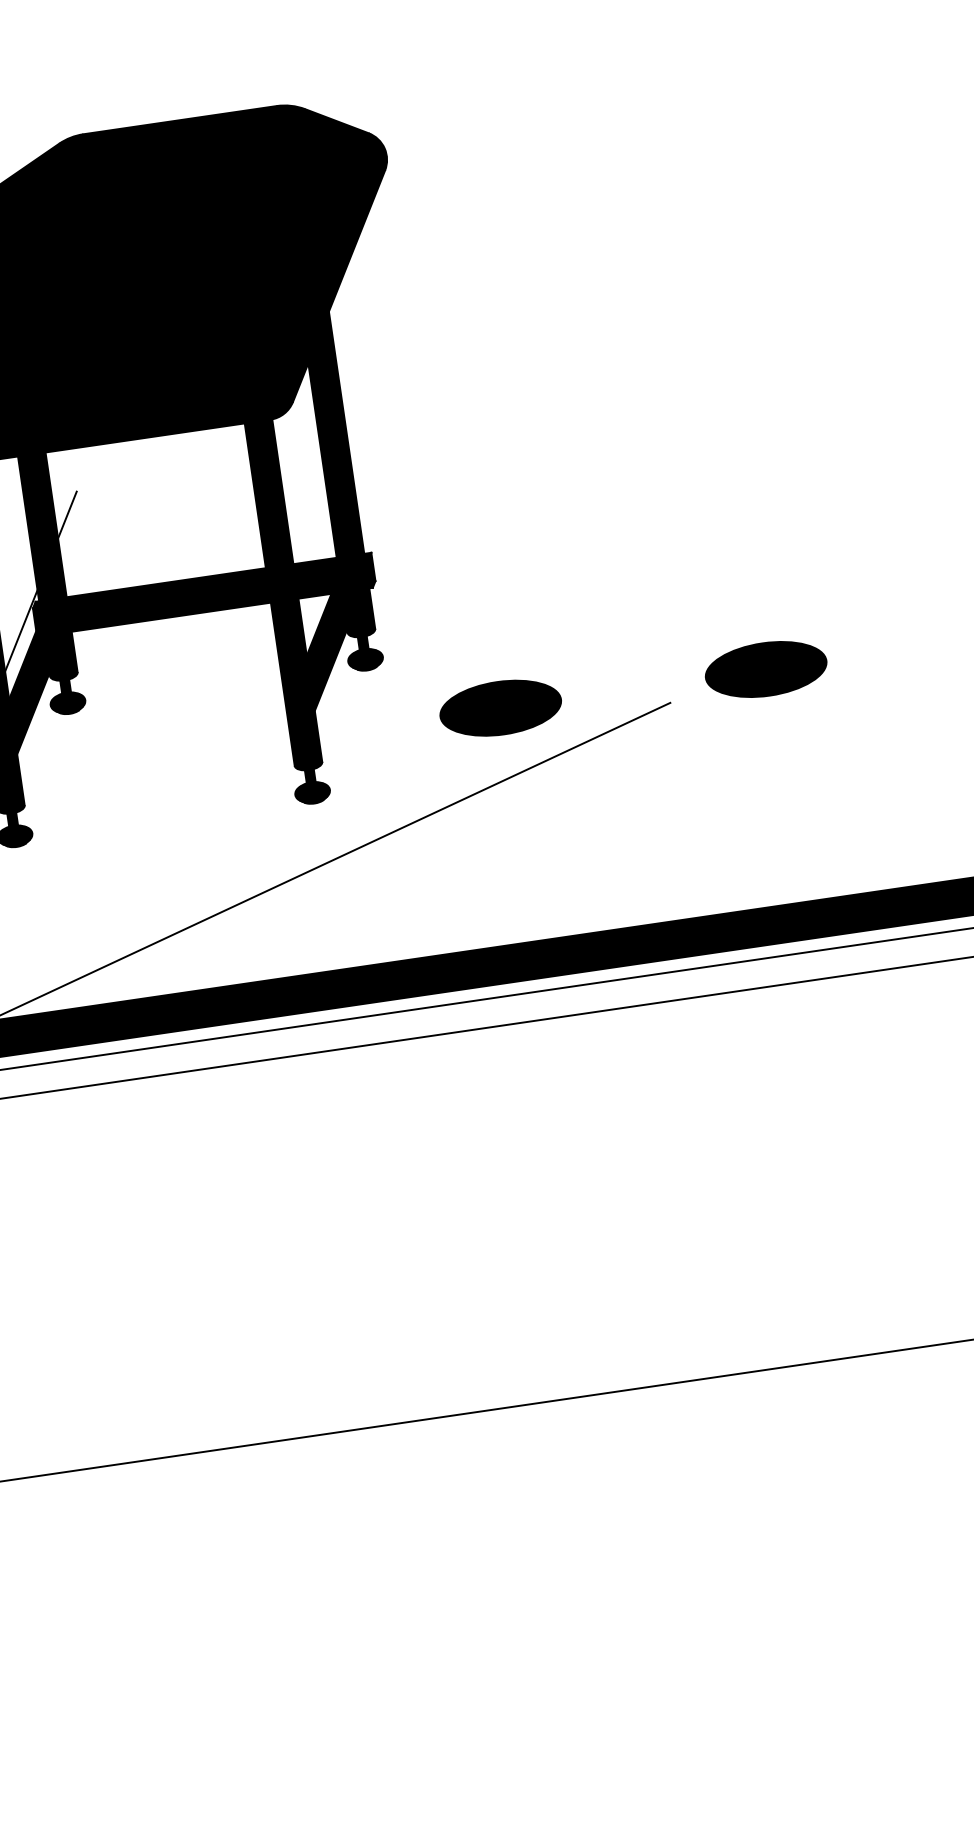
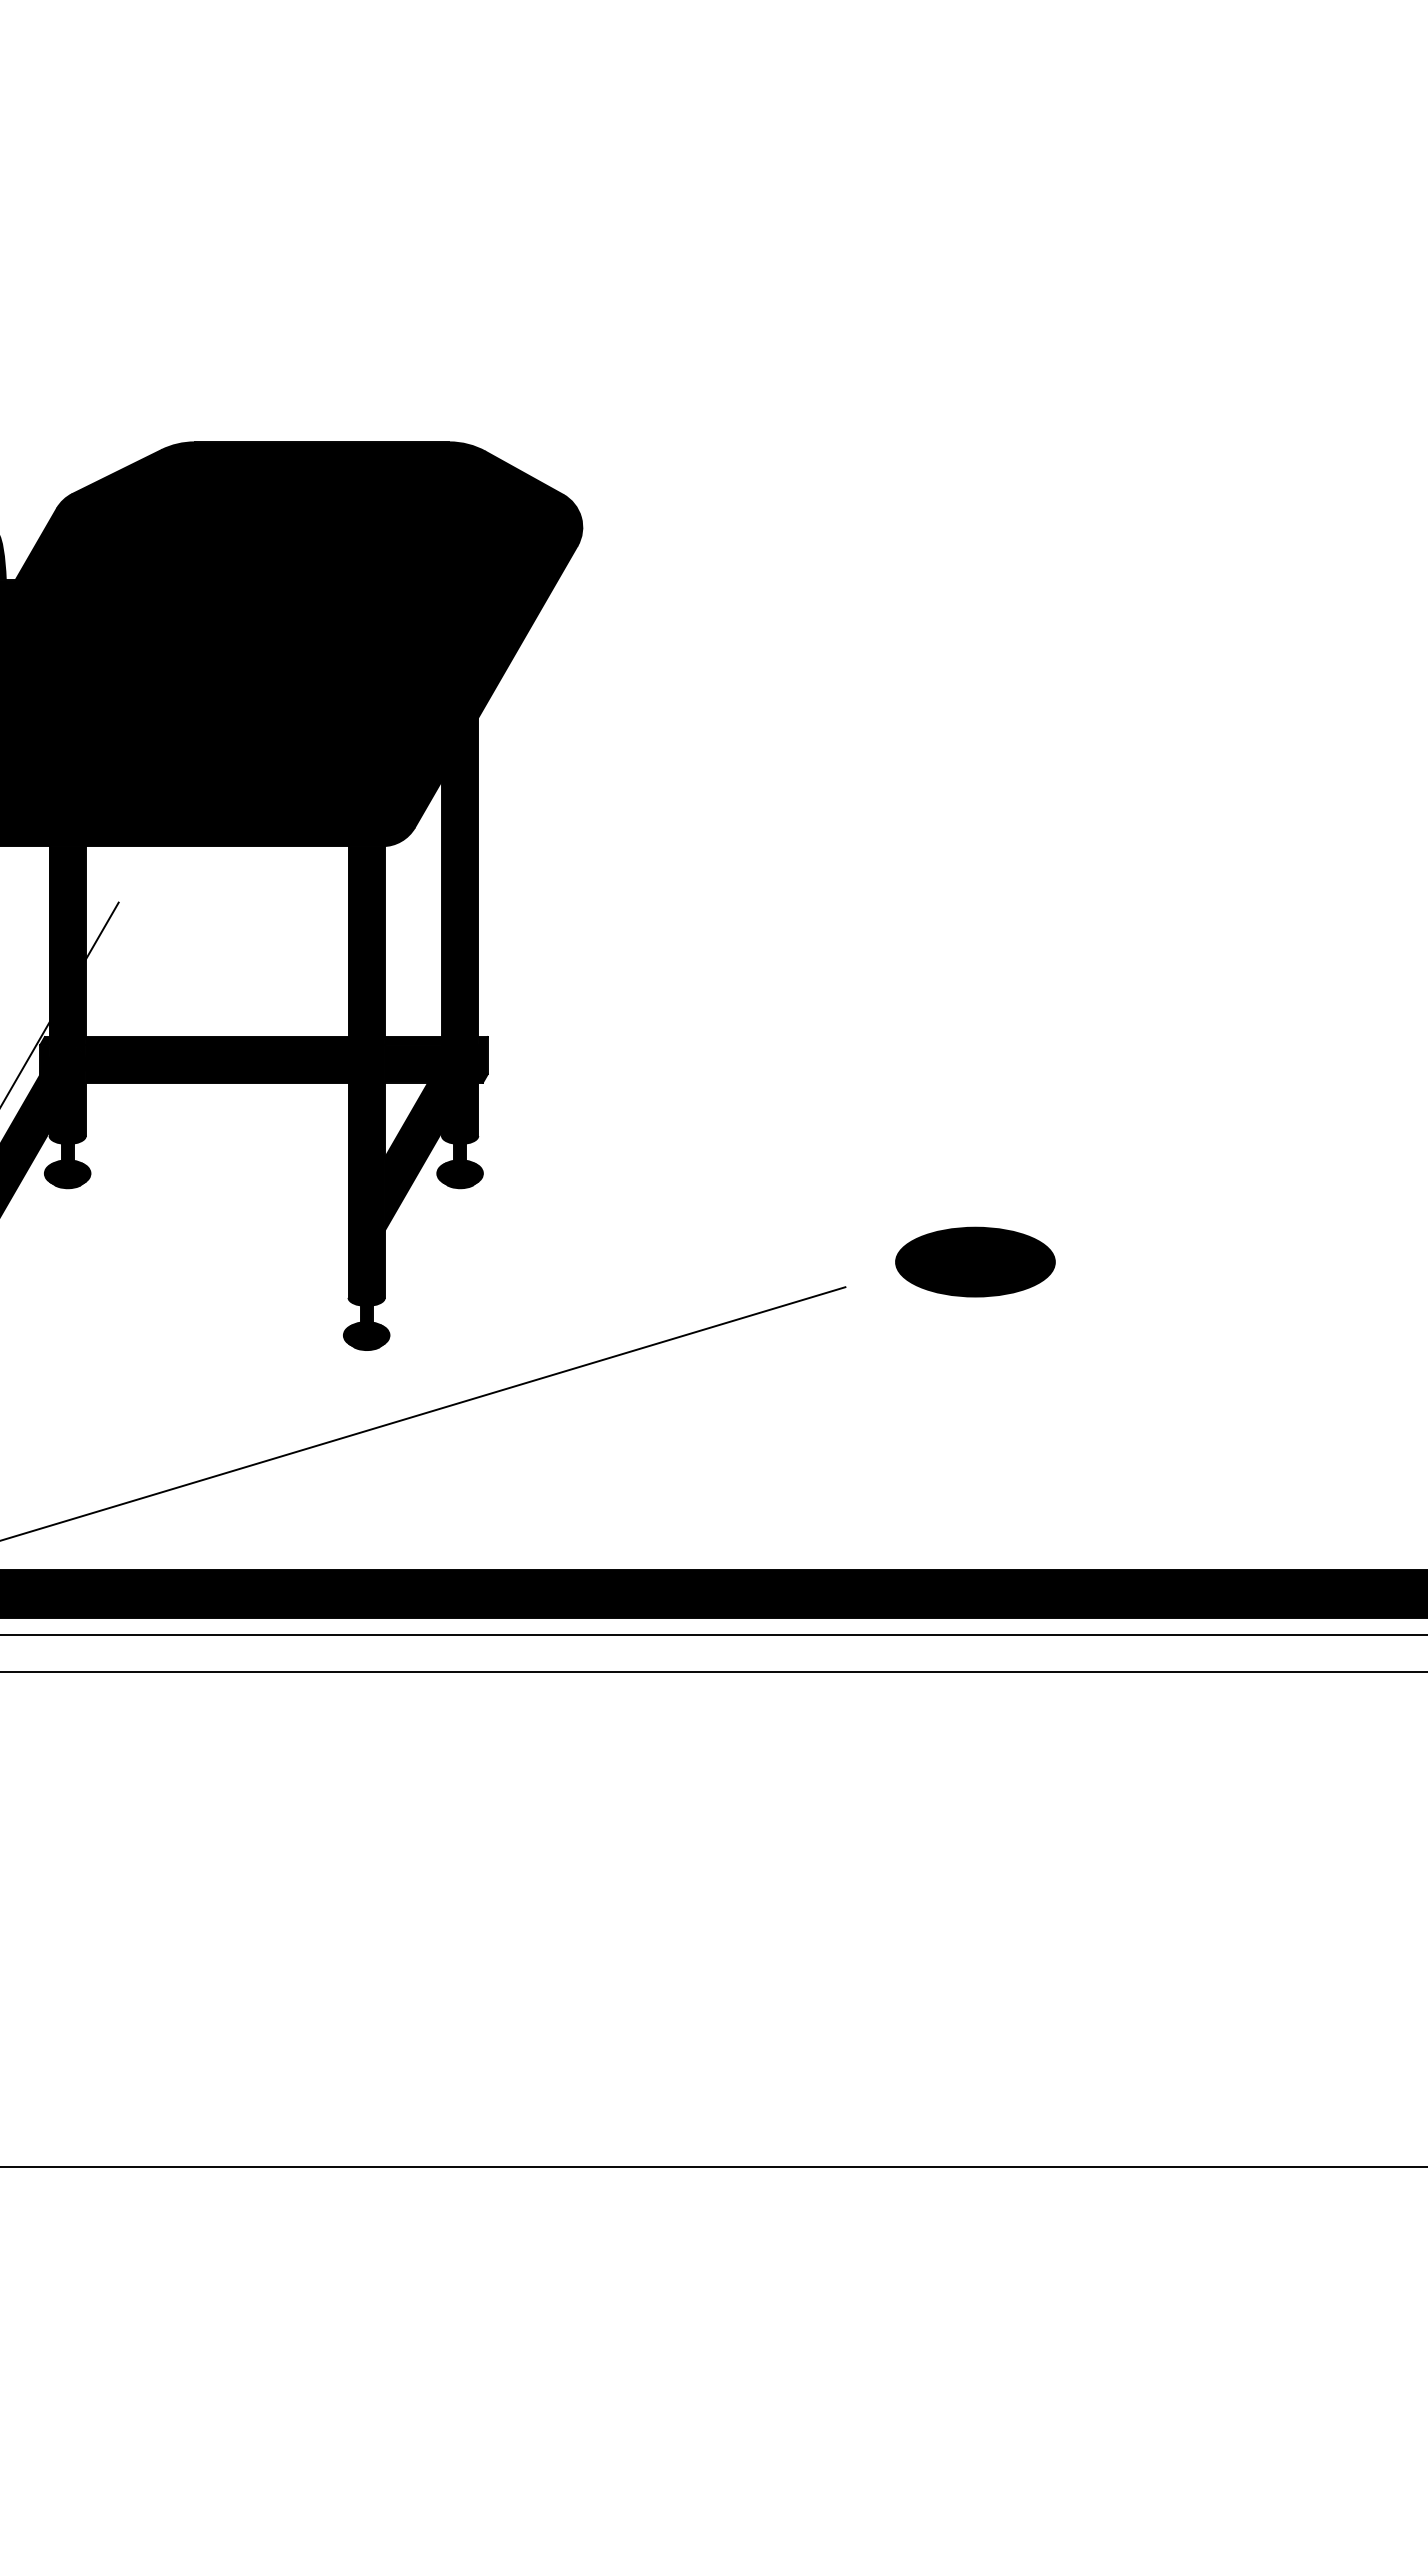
part: (500, 707) -> (625, 1261), removed

